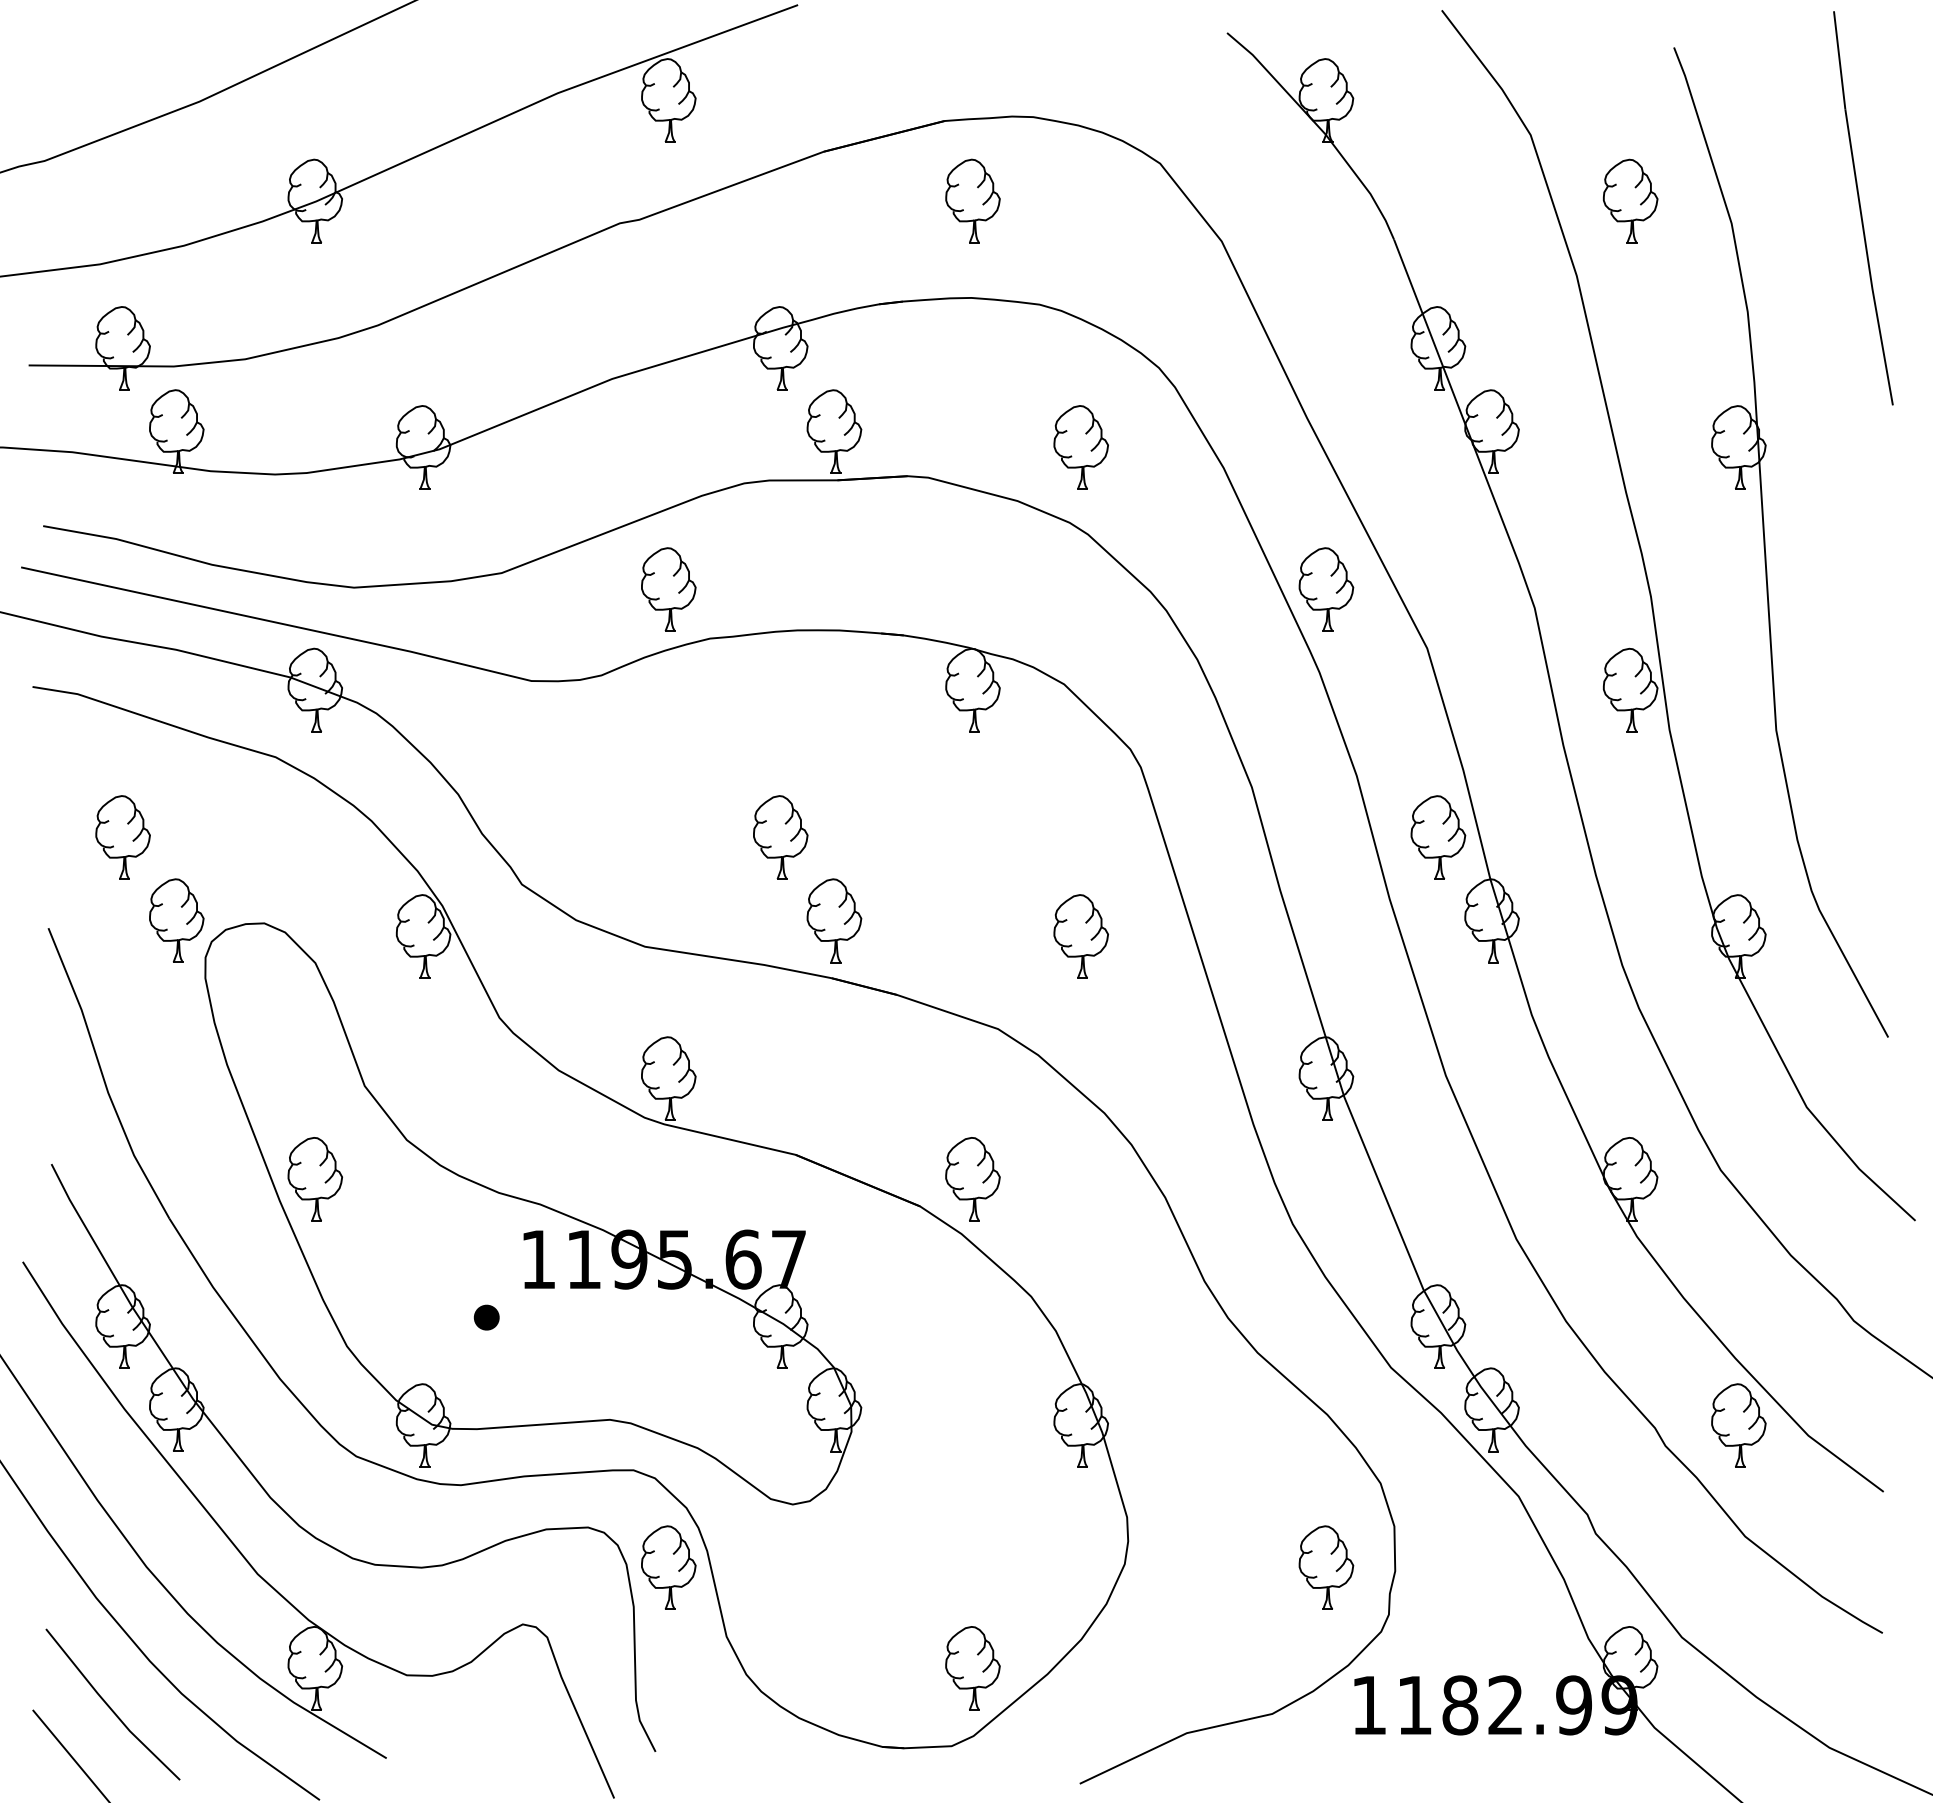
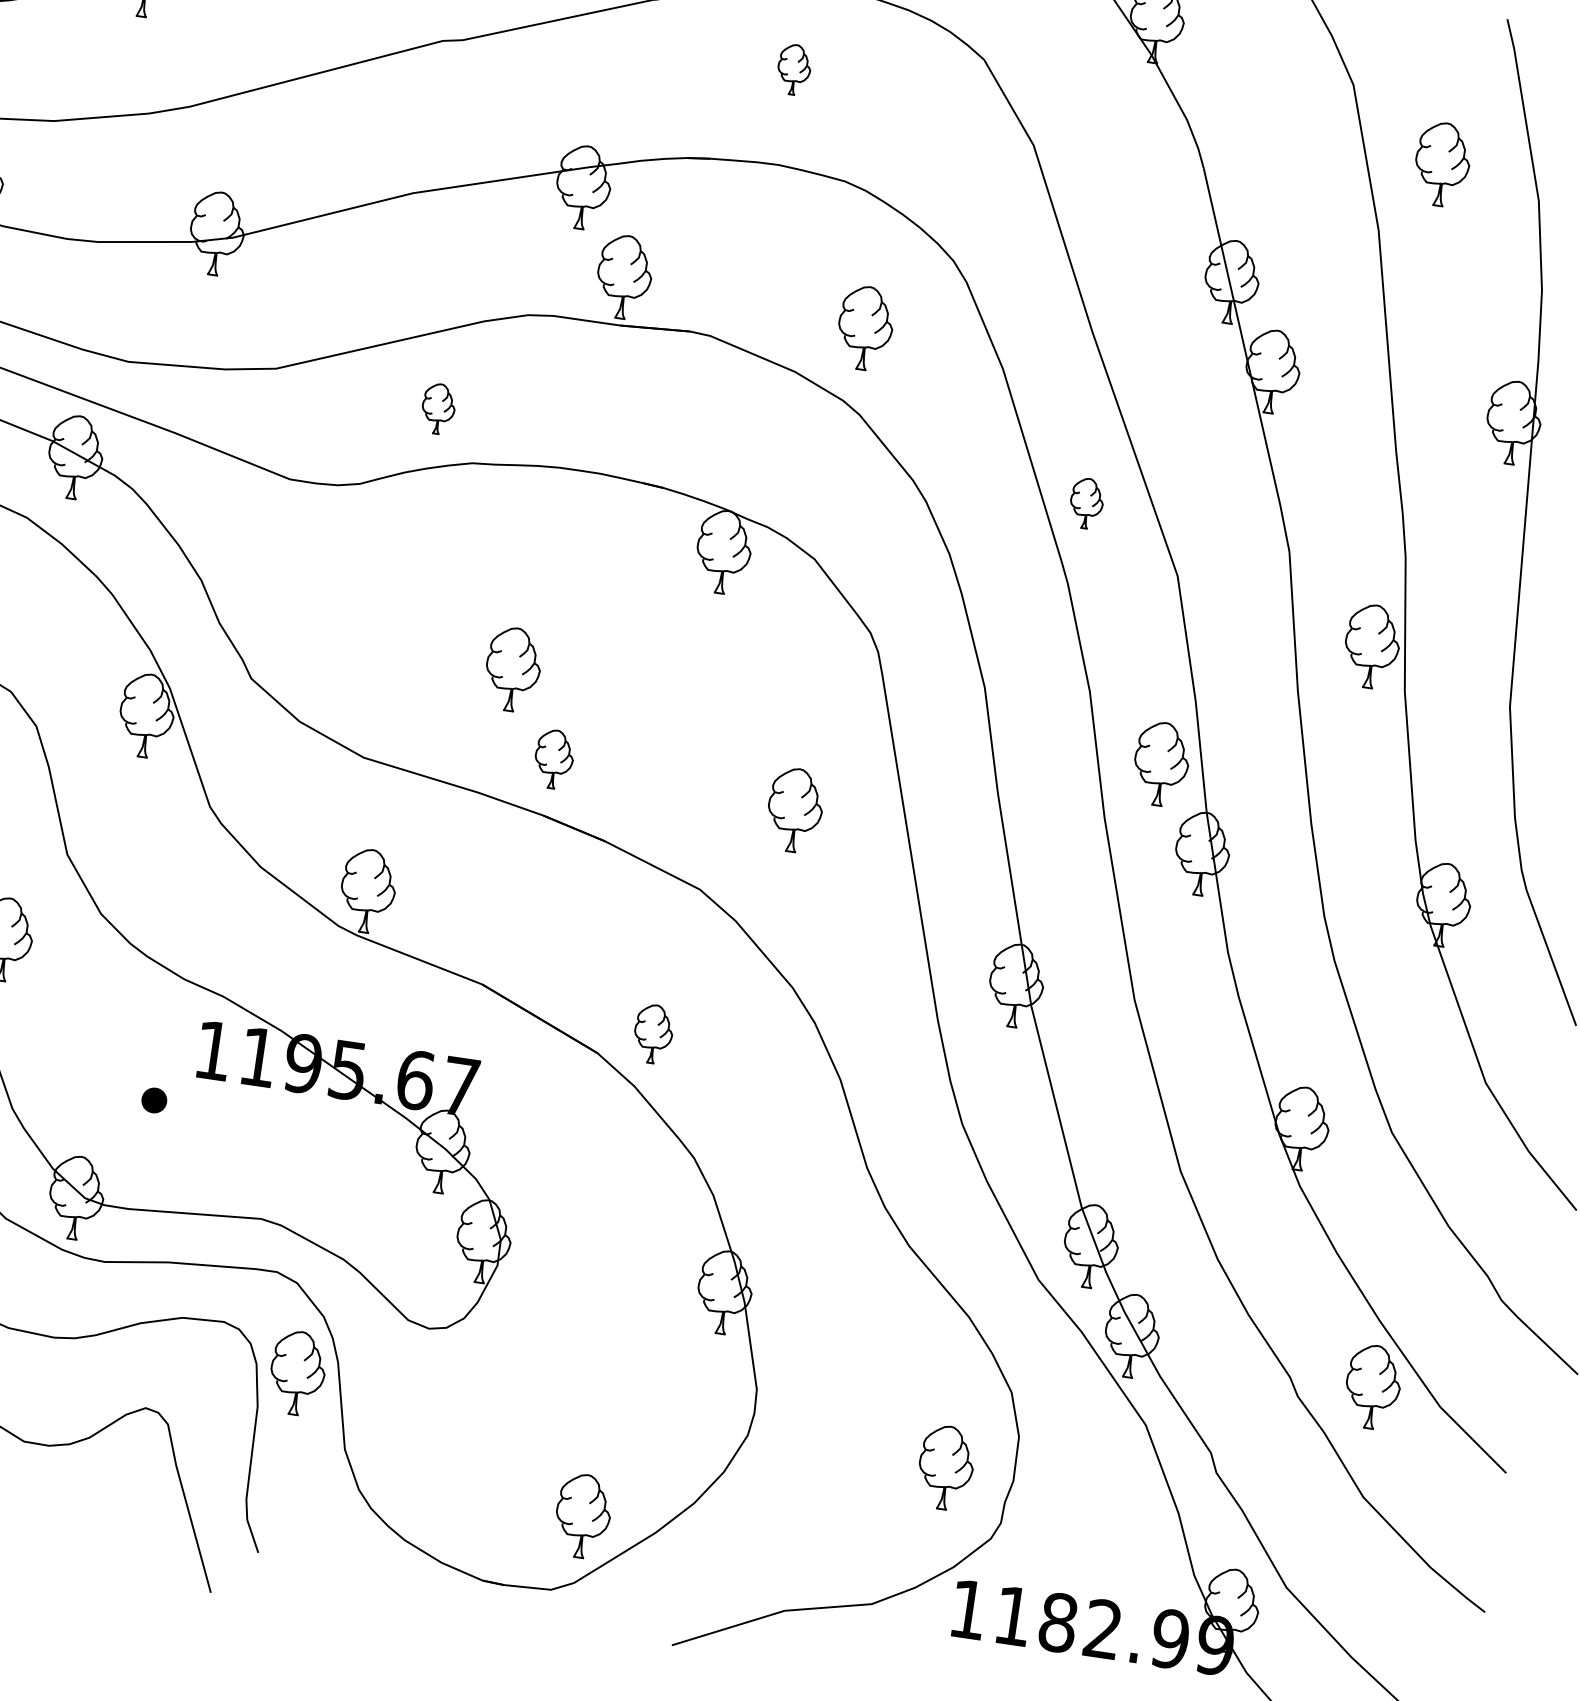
part: (972, 200) -> (793, 69), size x0.6
part: (668, 589) -> (438, 408), size x0.6
part: (1326, 589) -> (1086, 503), size x0.6
part: (834, 920) -> (554, 759), size x0.7
part: (972, 1179) -> (653, 1034), size x0.7

